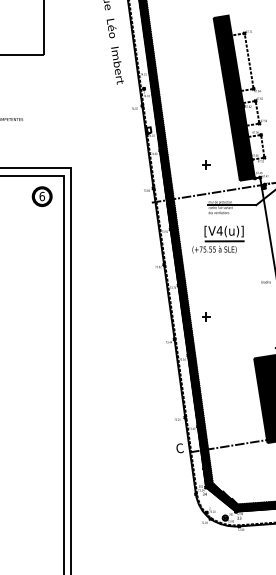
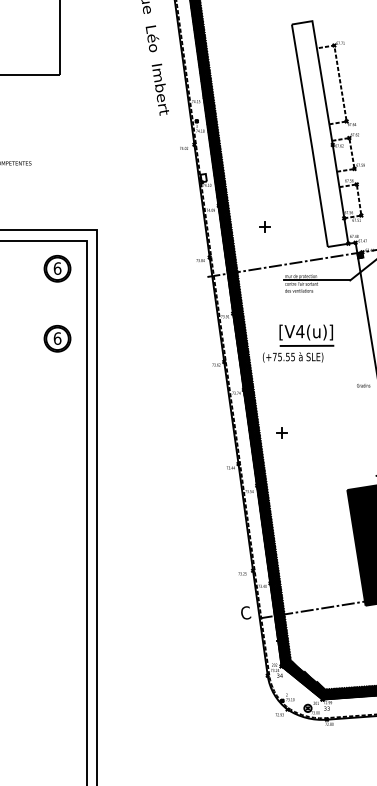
fill: (233, 97) -> (319, 133), removed
part: (206, 164) -> (264, 226), moved
part: (218, 239) -> (298, 343), moved
part: (42, 247) -> (57, 338), added

